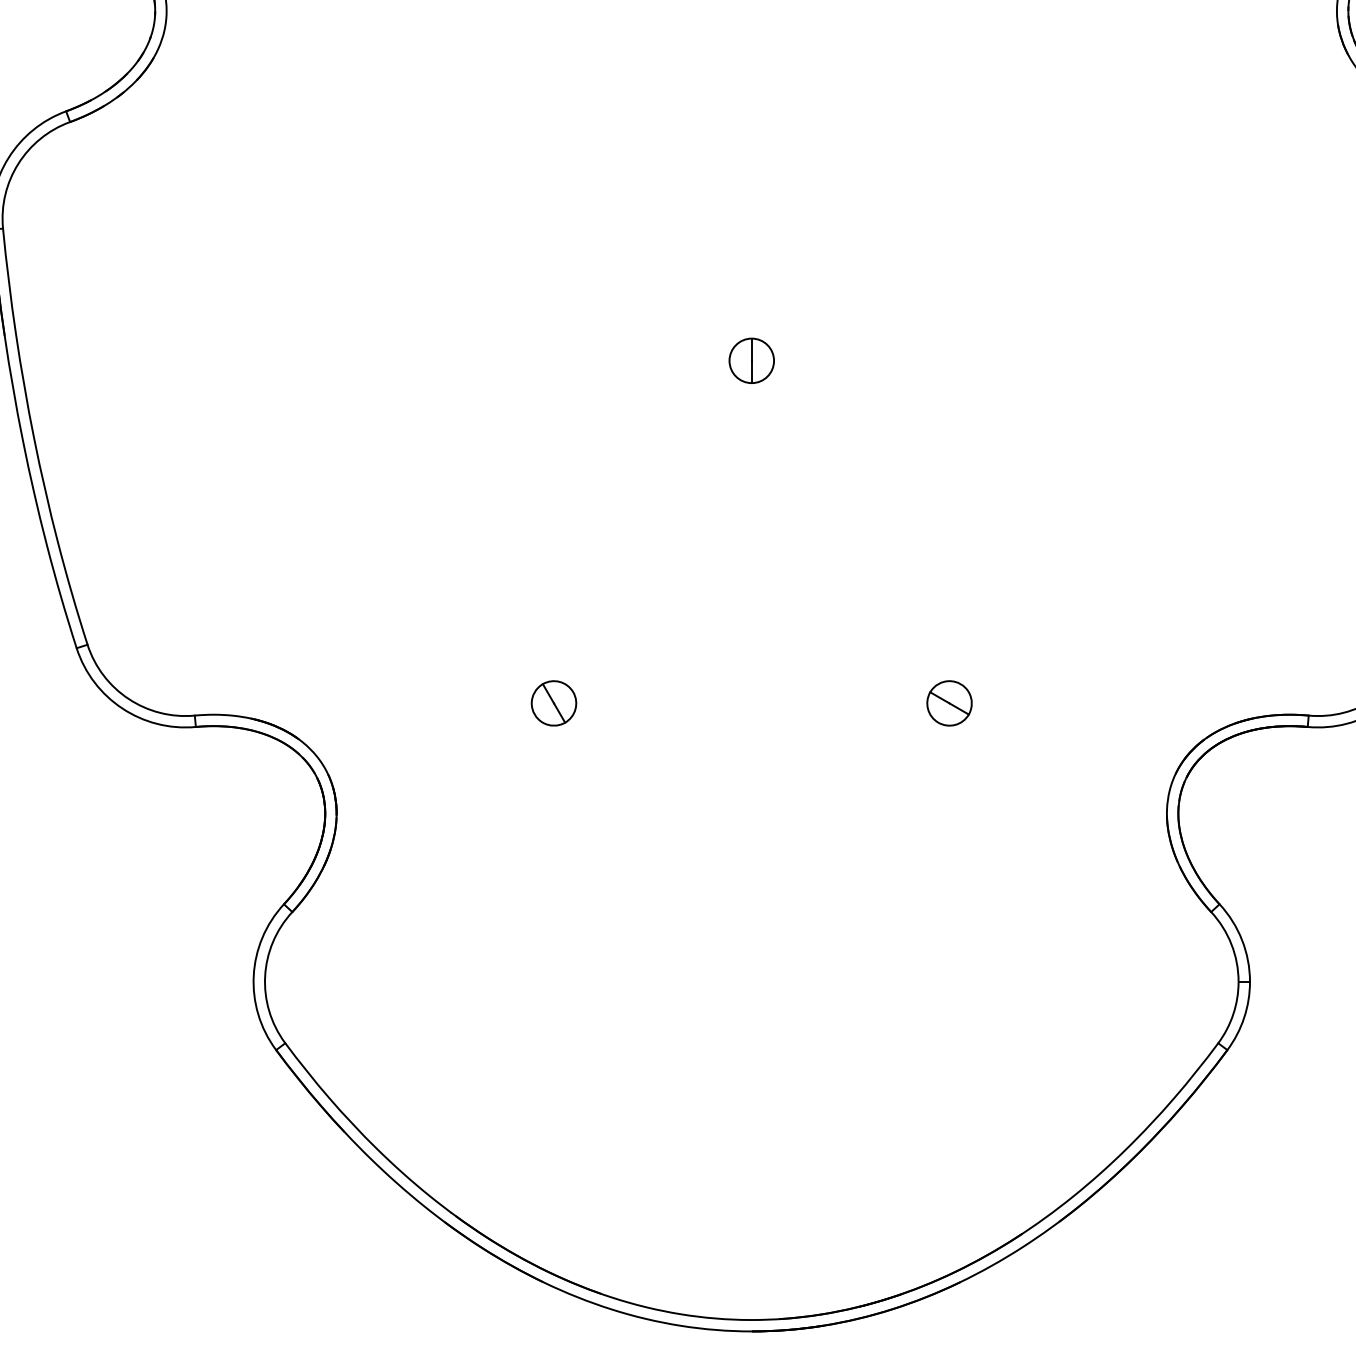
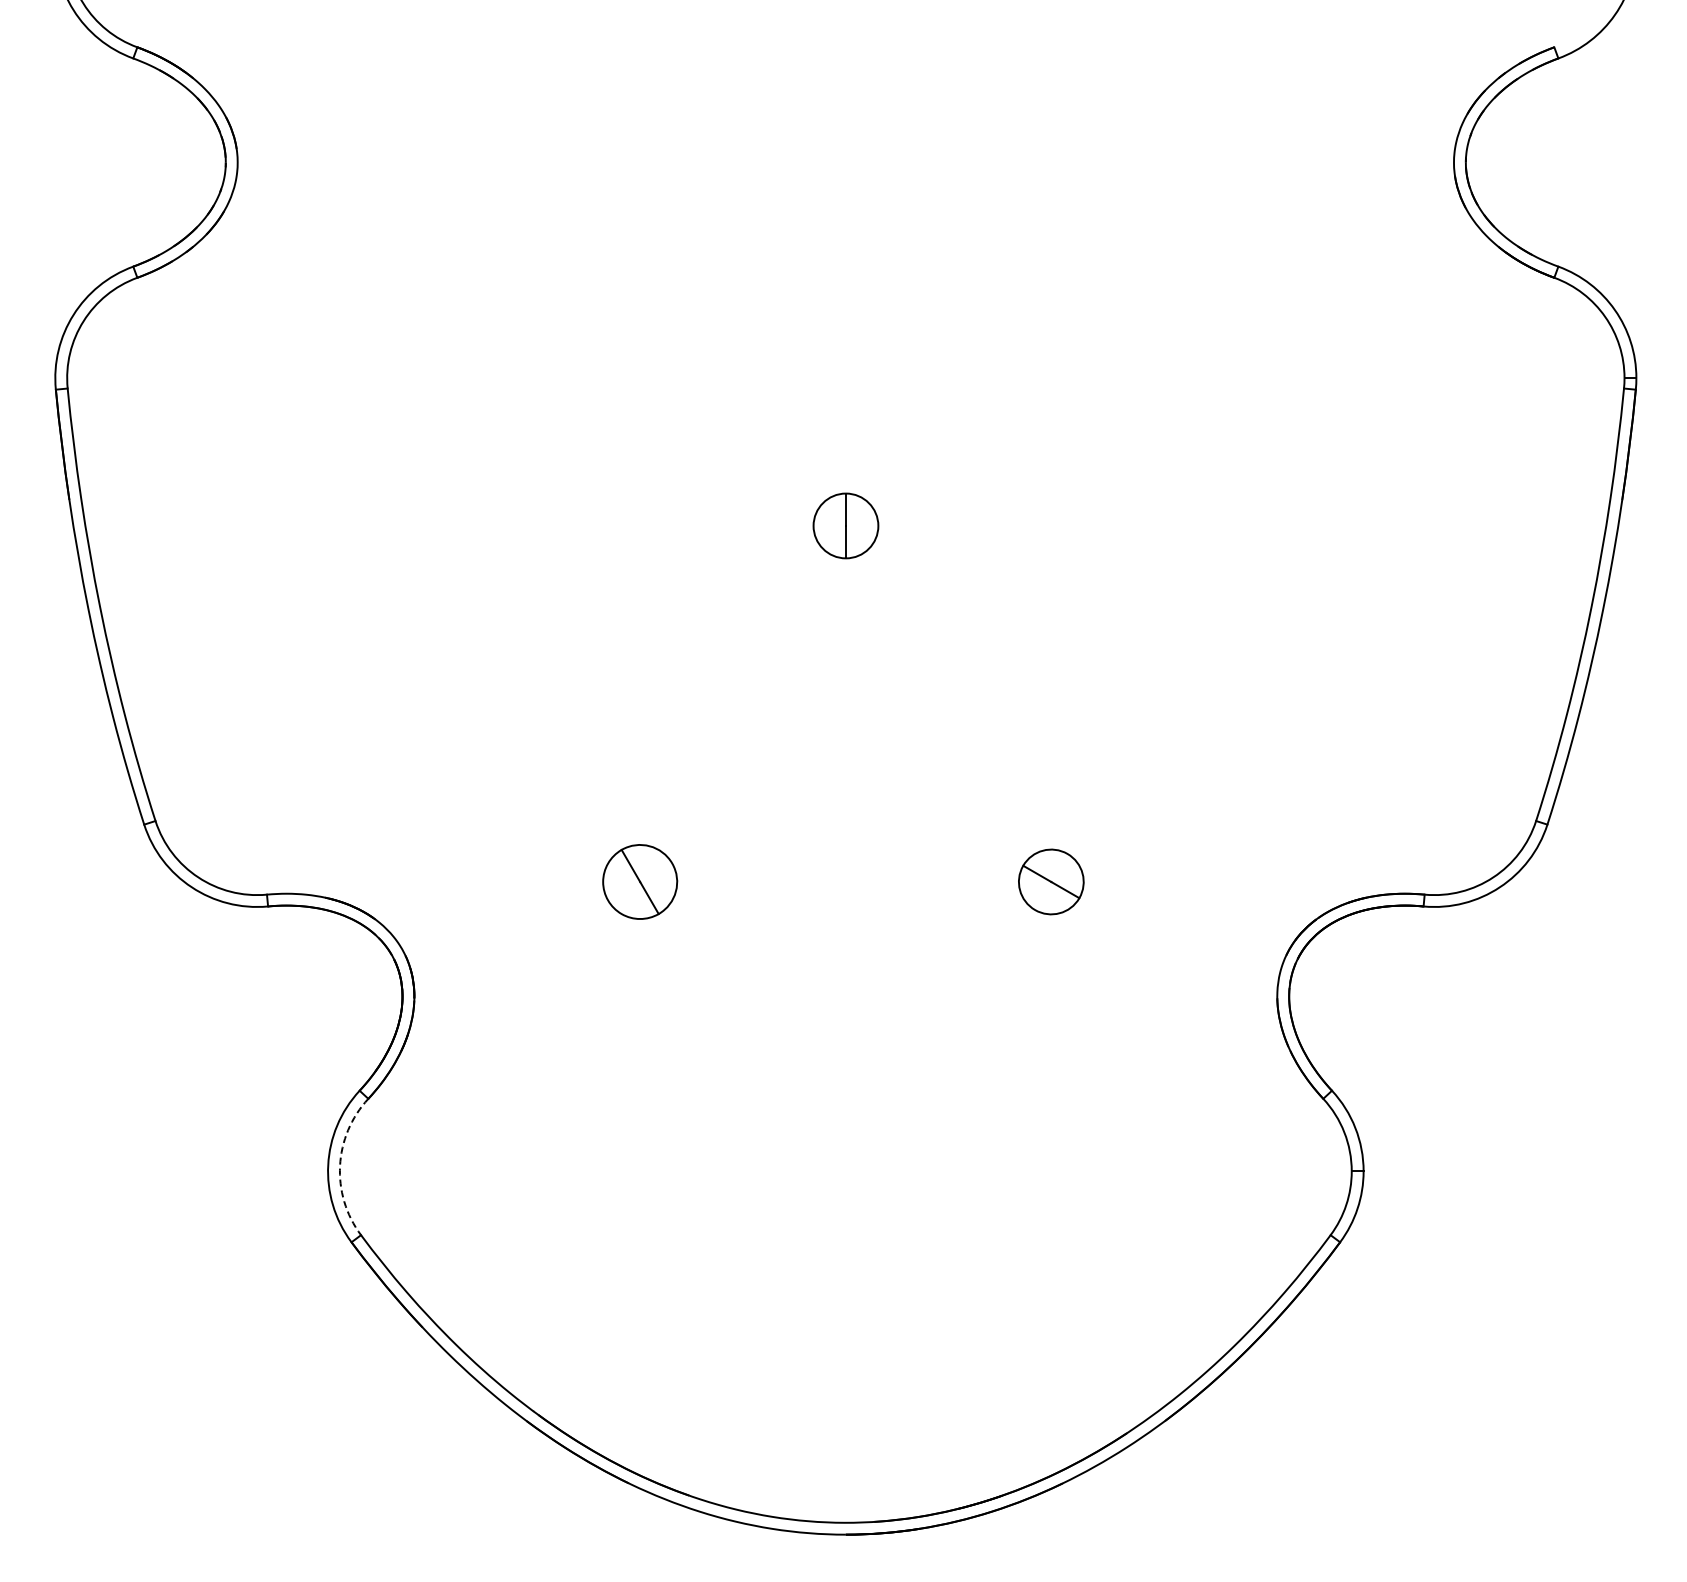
part: (751, 360) -> (845, 525), size x1.4
part: (554, 702) -> (640, 881), size x1.6
part: (949, 702) -> (1051, 881), size x1.4
arc: (265, 976) -> (340, 1165), solid -> dashed

